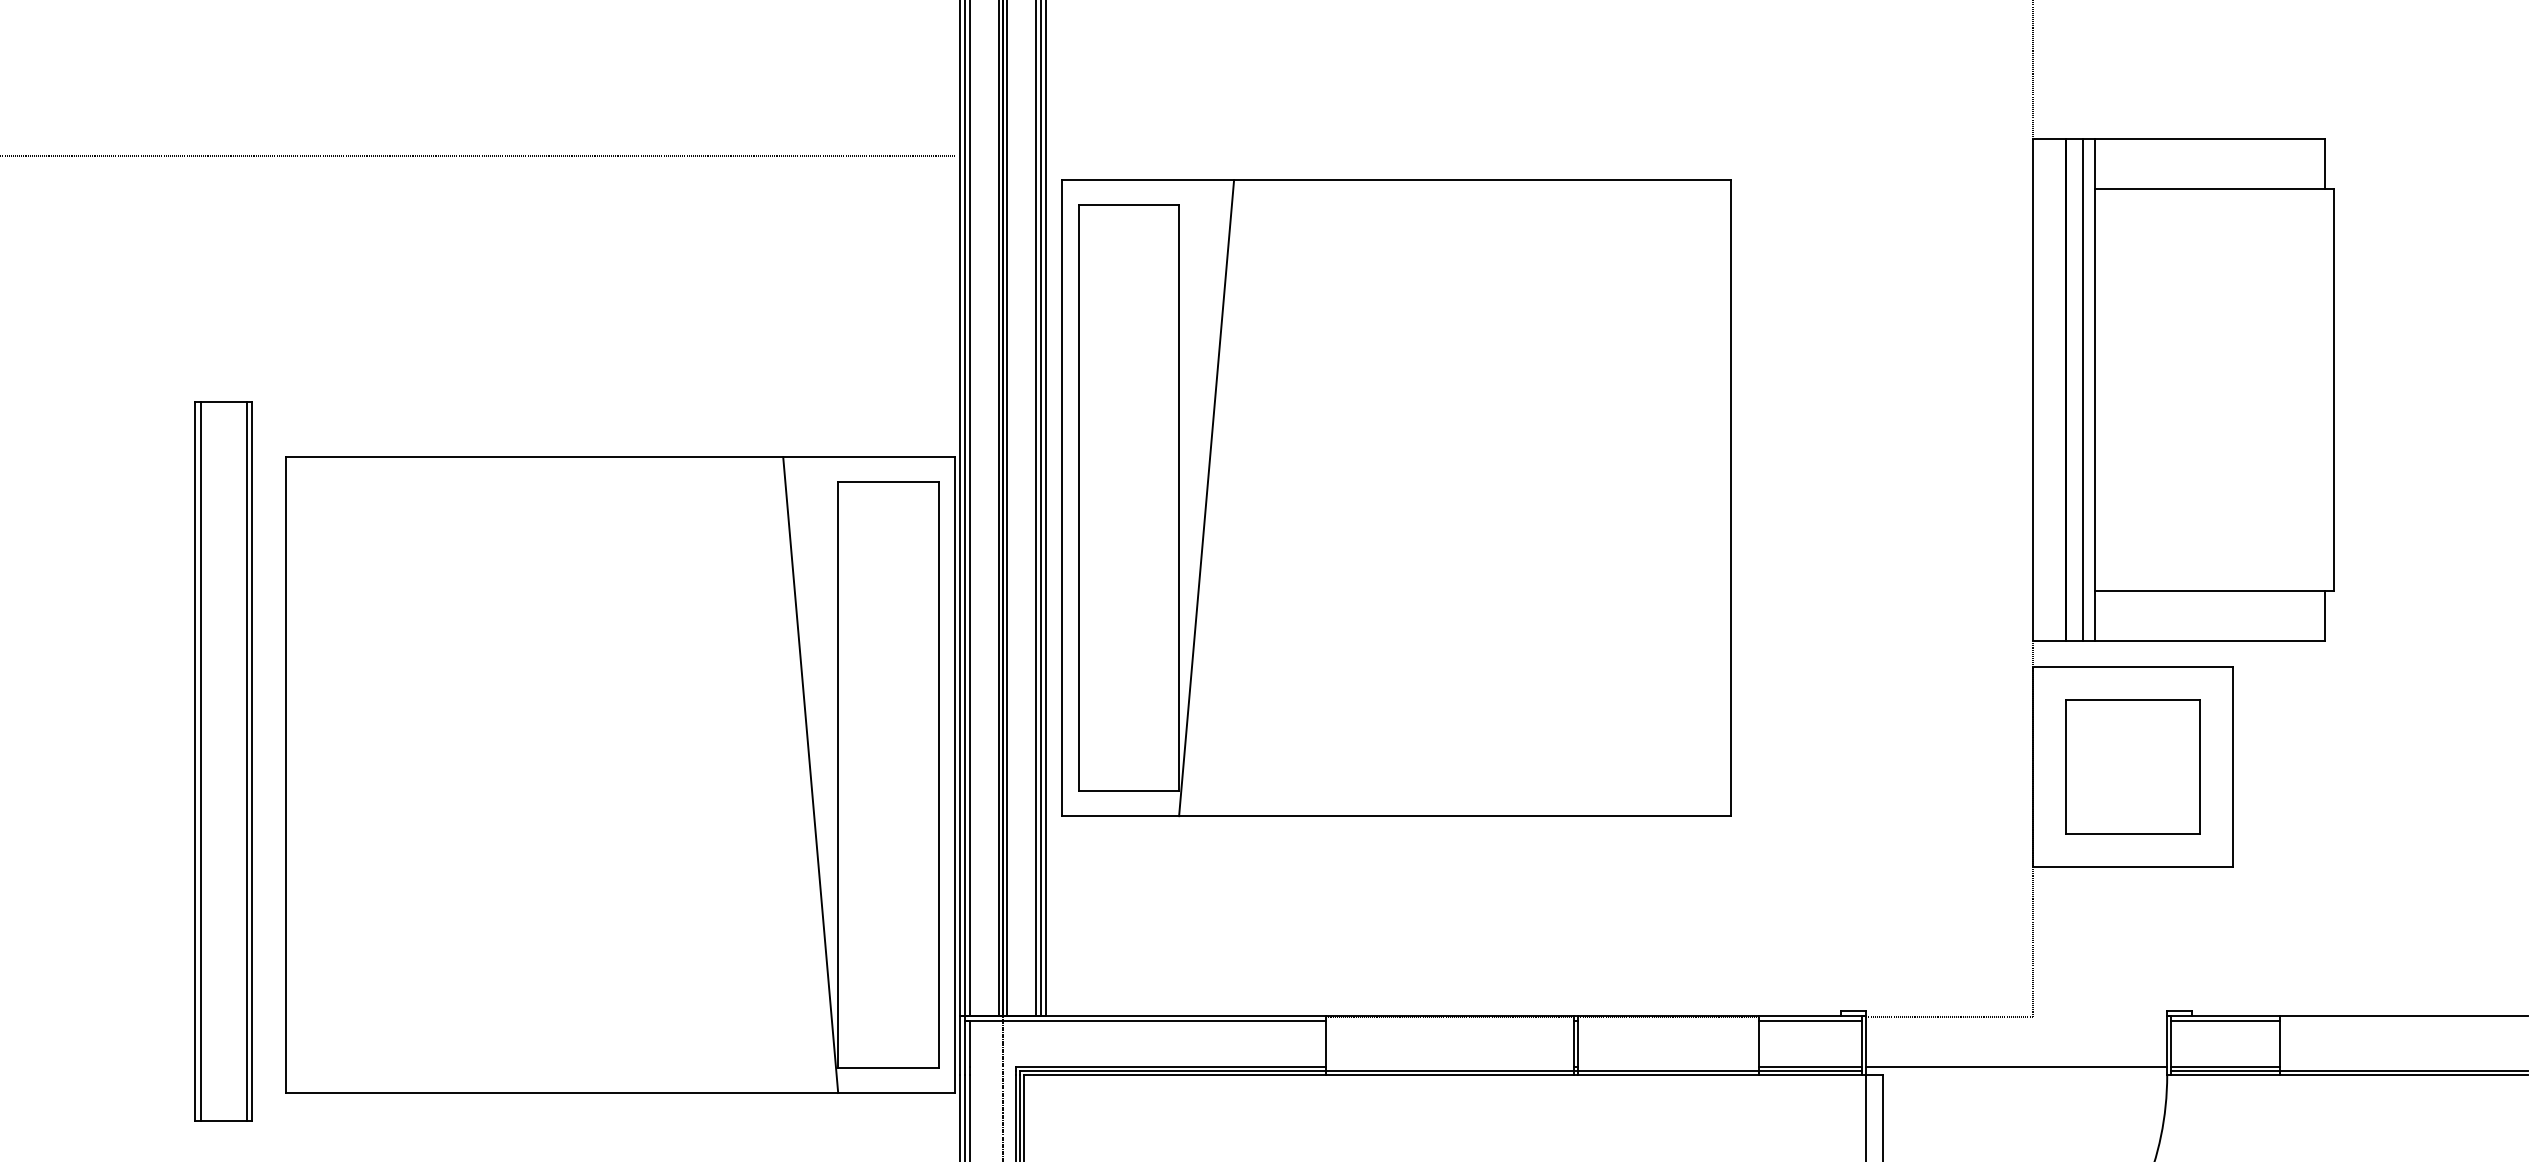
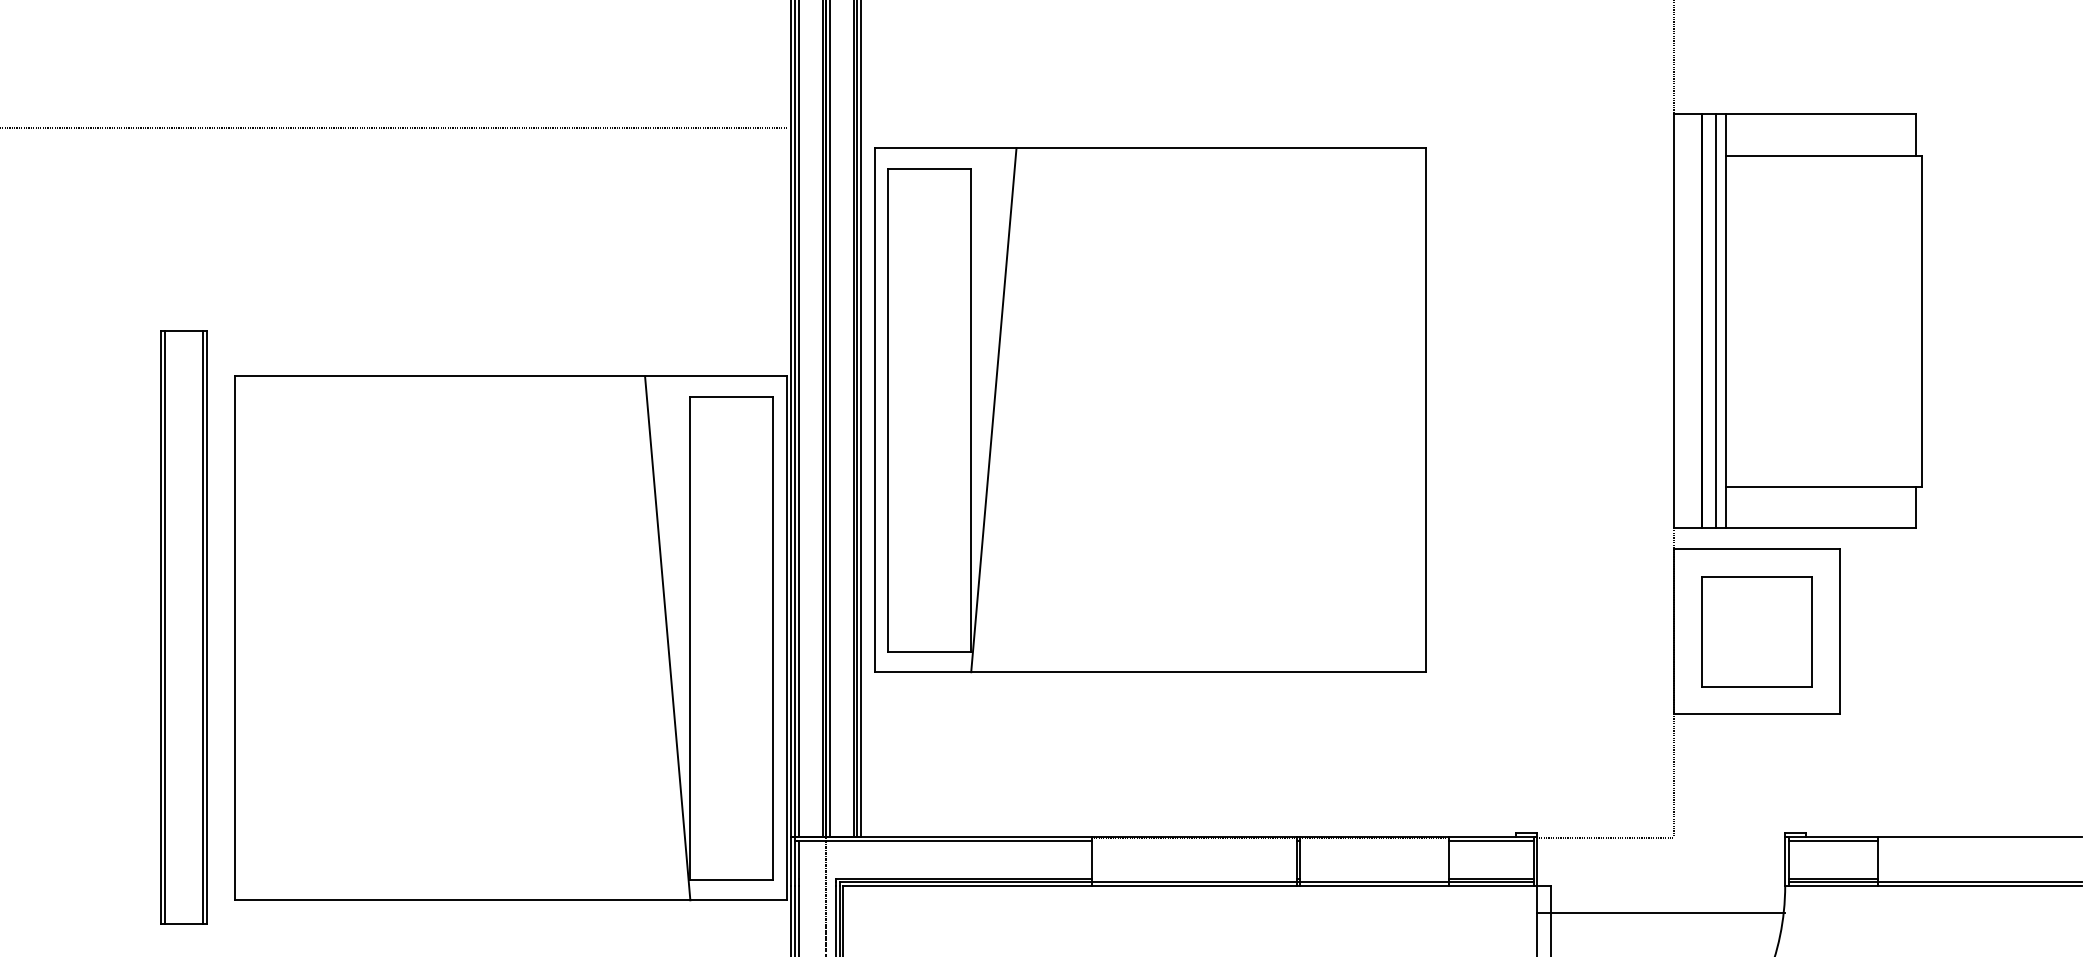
line: (2016, 1066) -> (1661, 912), moved

